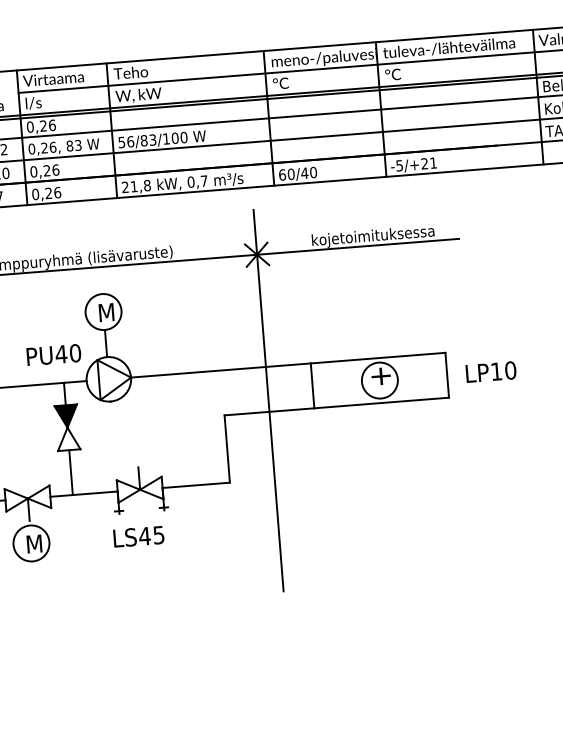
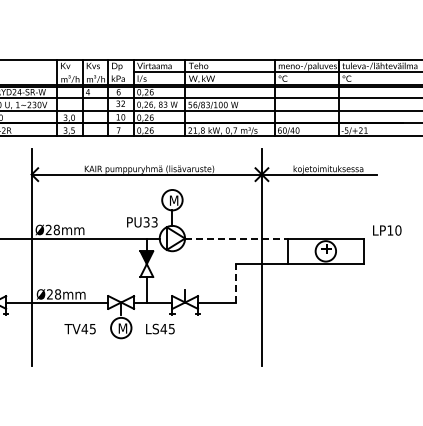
text: (68, 354) -> (150, 222), PU40 -> PU33
line: (221, 370) -> (236, 238), solid -> dashed
text: (491, 372) -> (387, 230), moved
line: (227, 447) -> (236, 282), solid -> dashed
text: (138, 535) -> (160, 328), moved

